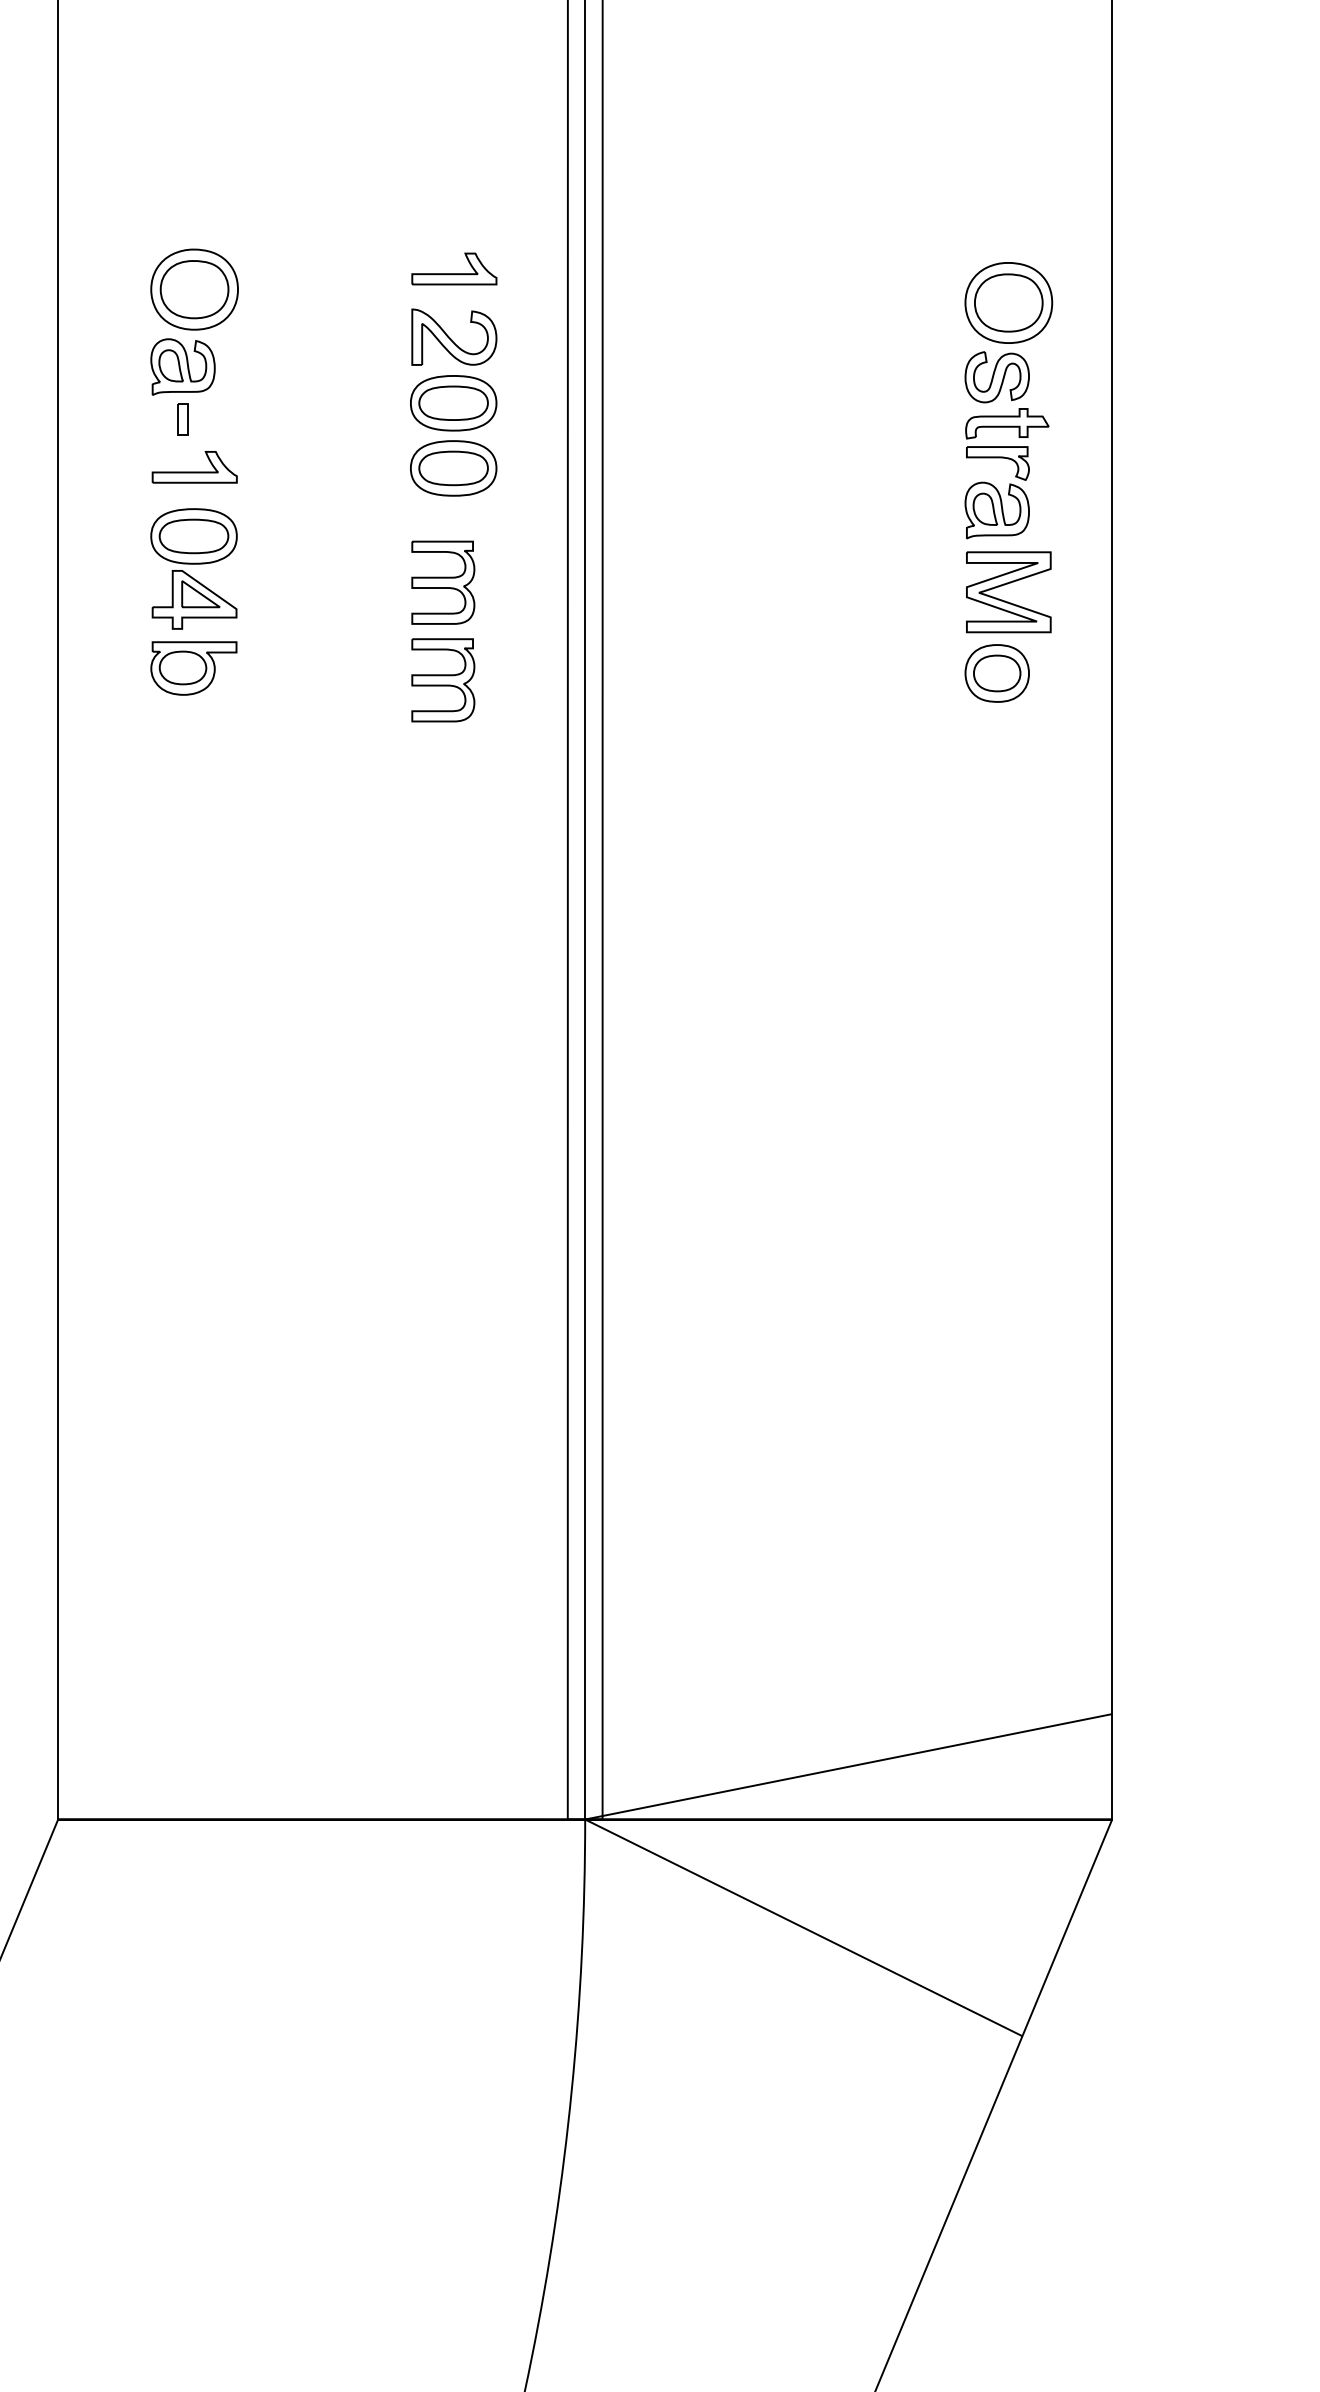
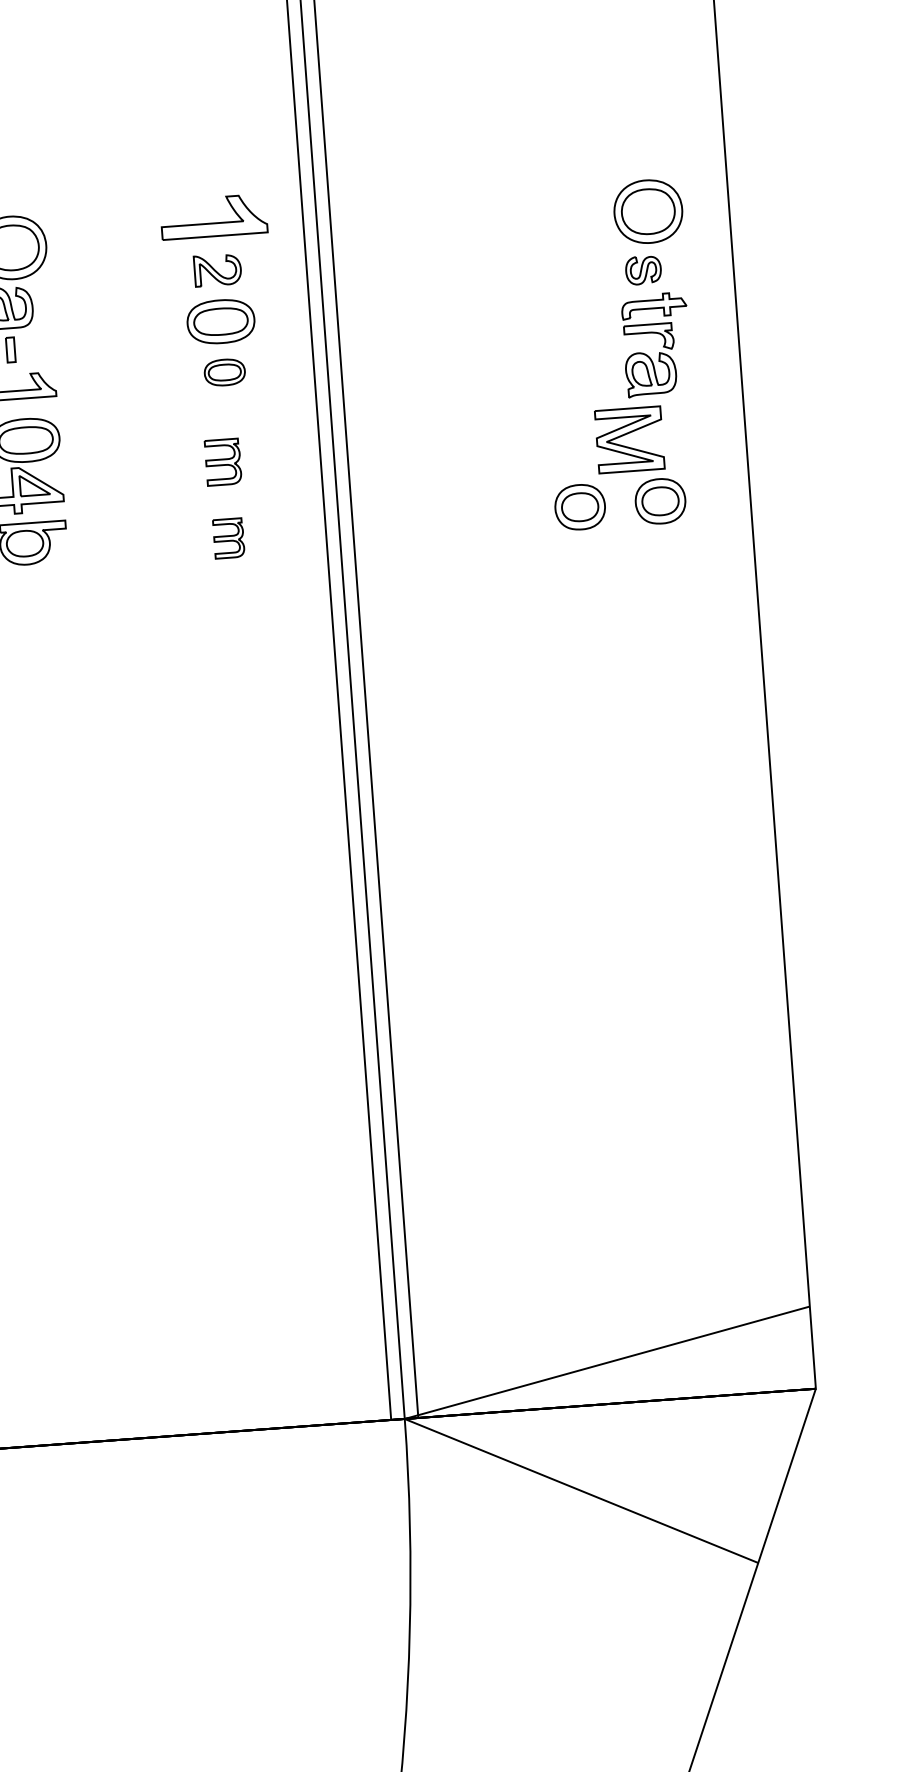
part: (454, 268) -> (213, 216), size x1.6
part: (454, 336) -> (217, 269), size x0.7
part: (996, 377) -> (643, 270), size x0.7
part: (453, 468) -> (224, 372), size x0.6
part: (443, 582) -> (223, 462), size x0.7
part: (1005, 585) -> (626, 434), moved
part: (893, 673) -> (579, 507), added
part: (443, 680) -> (228, 538), size x0.6

